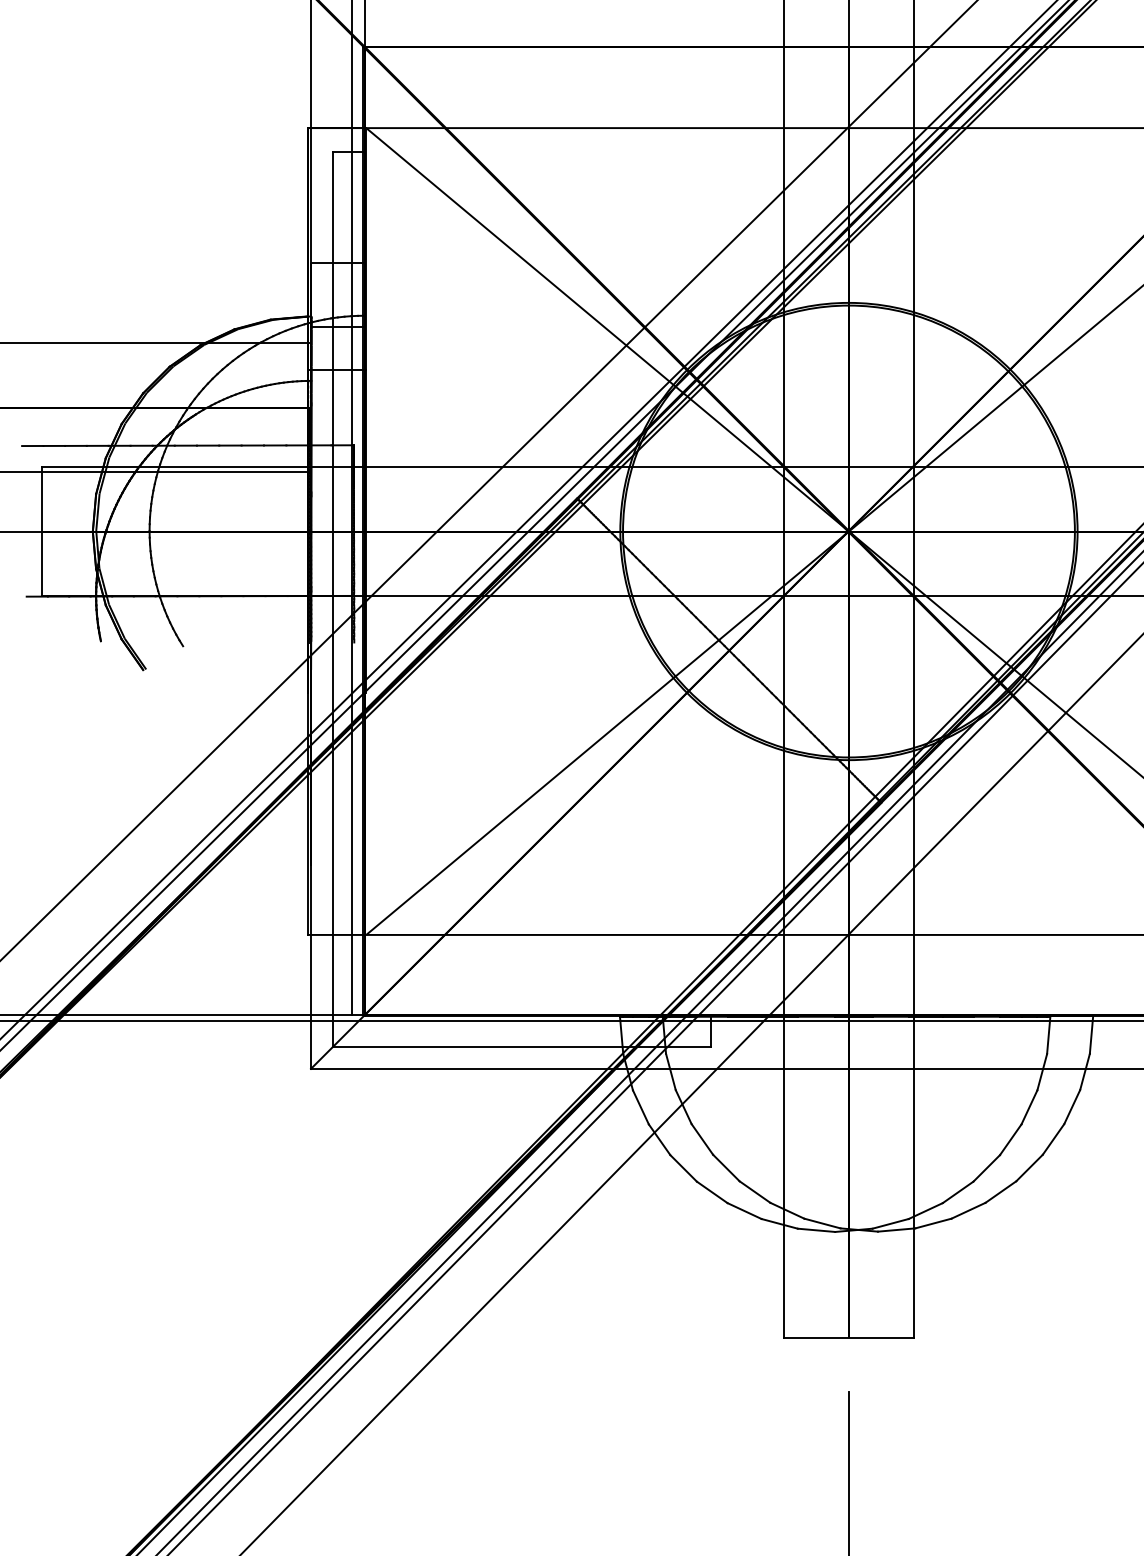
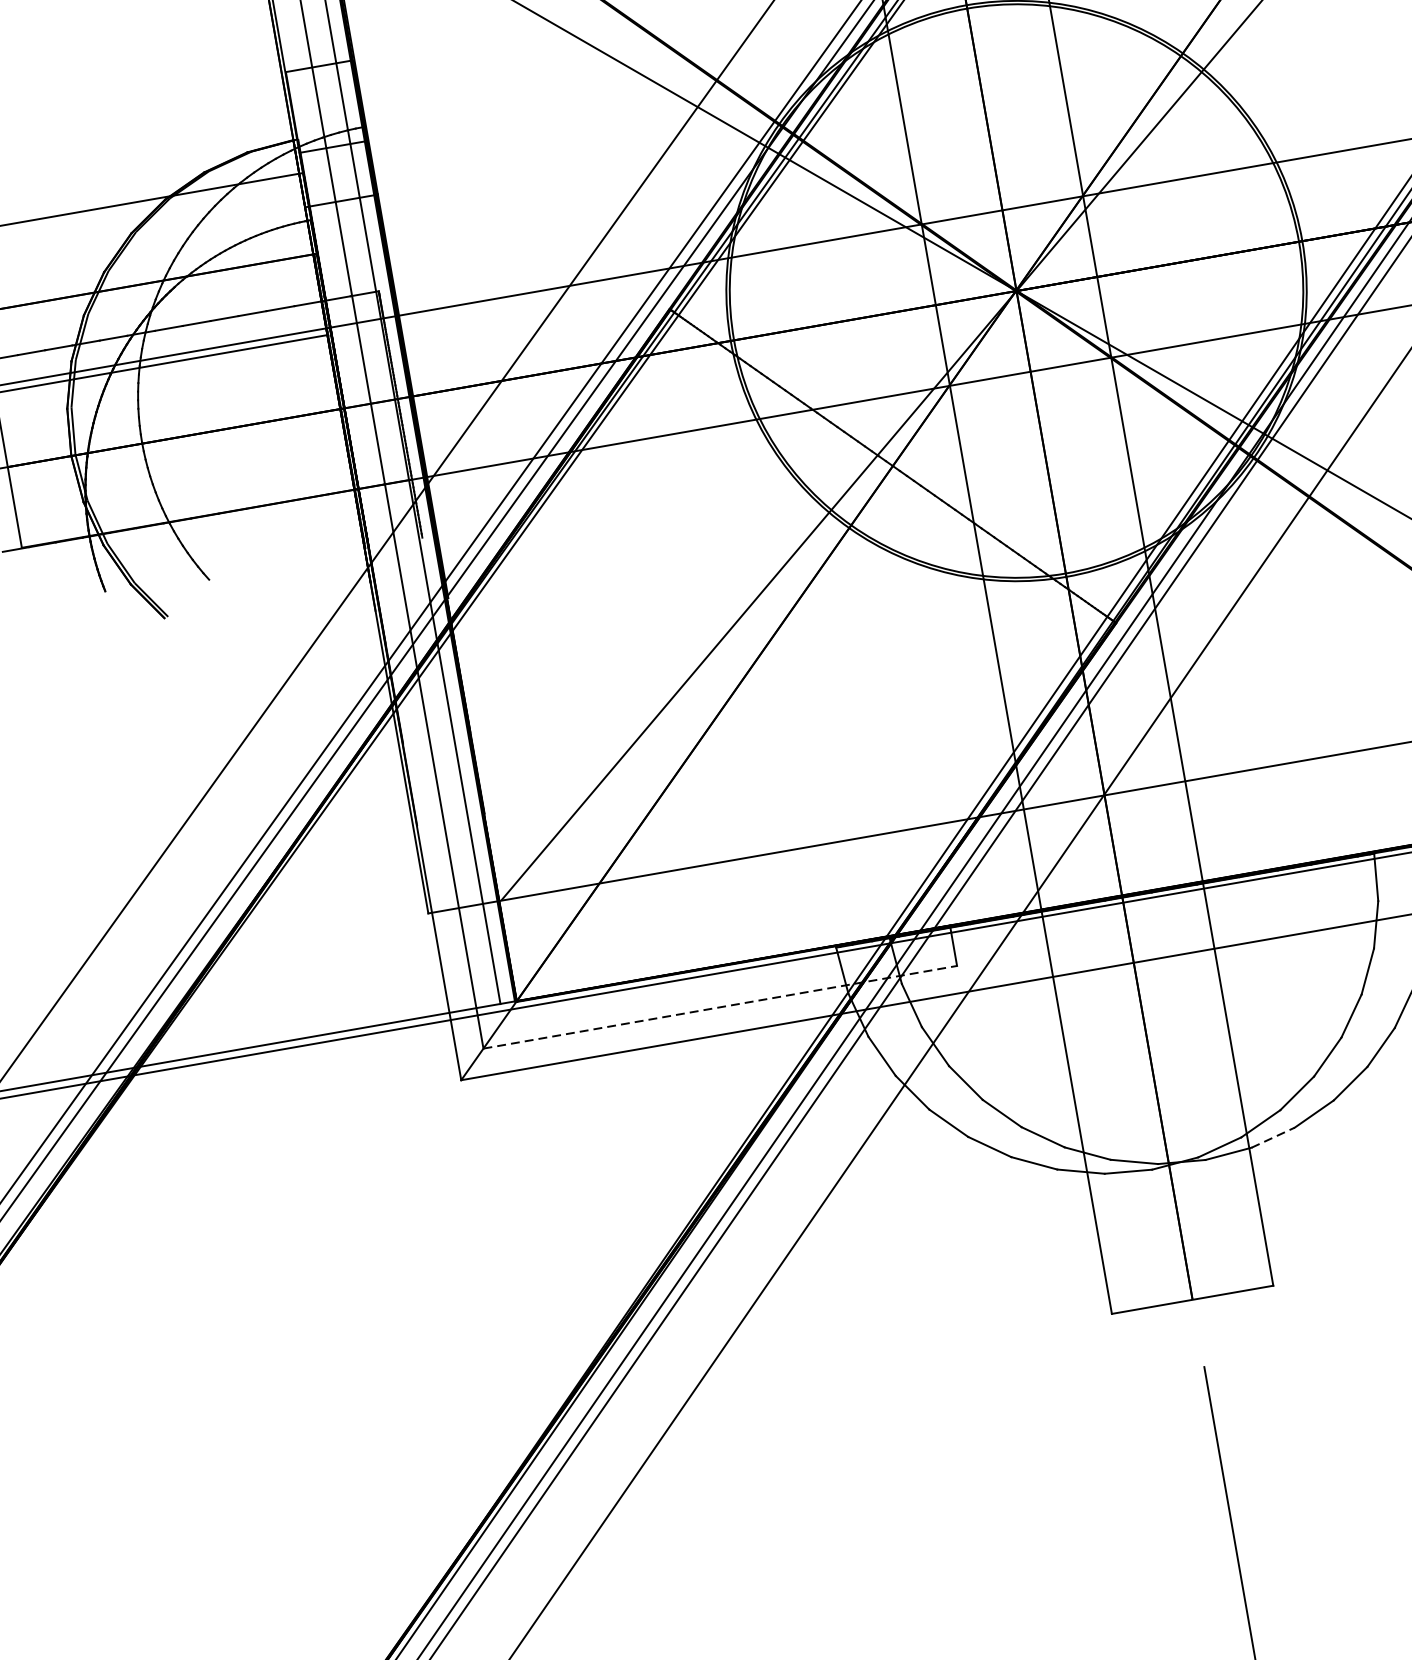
line: (522, 1047) -> (721, 1007), solid -> dashed
line: (933, 1223) -> (1273, 1137), solid -> dashed

